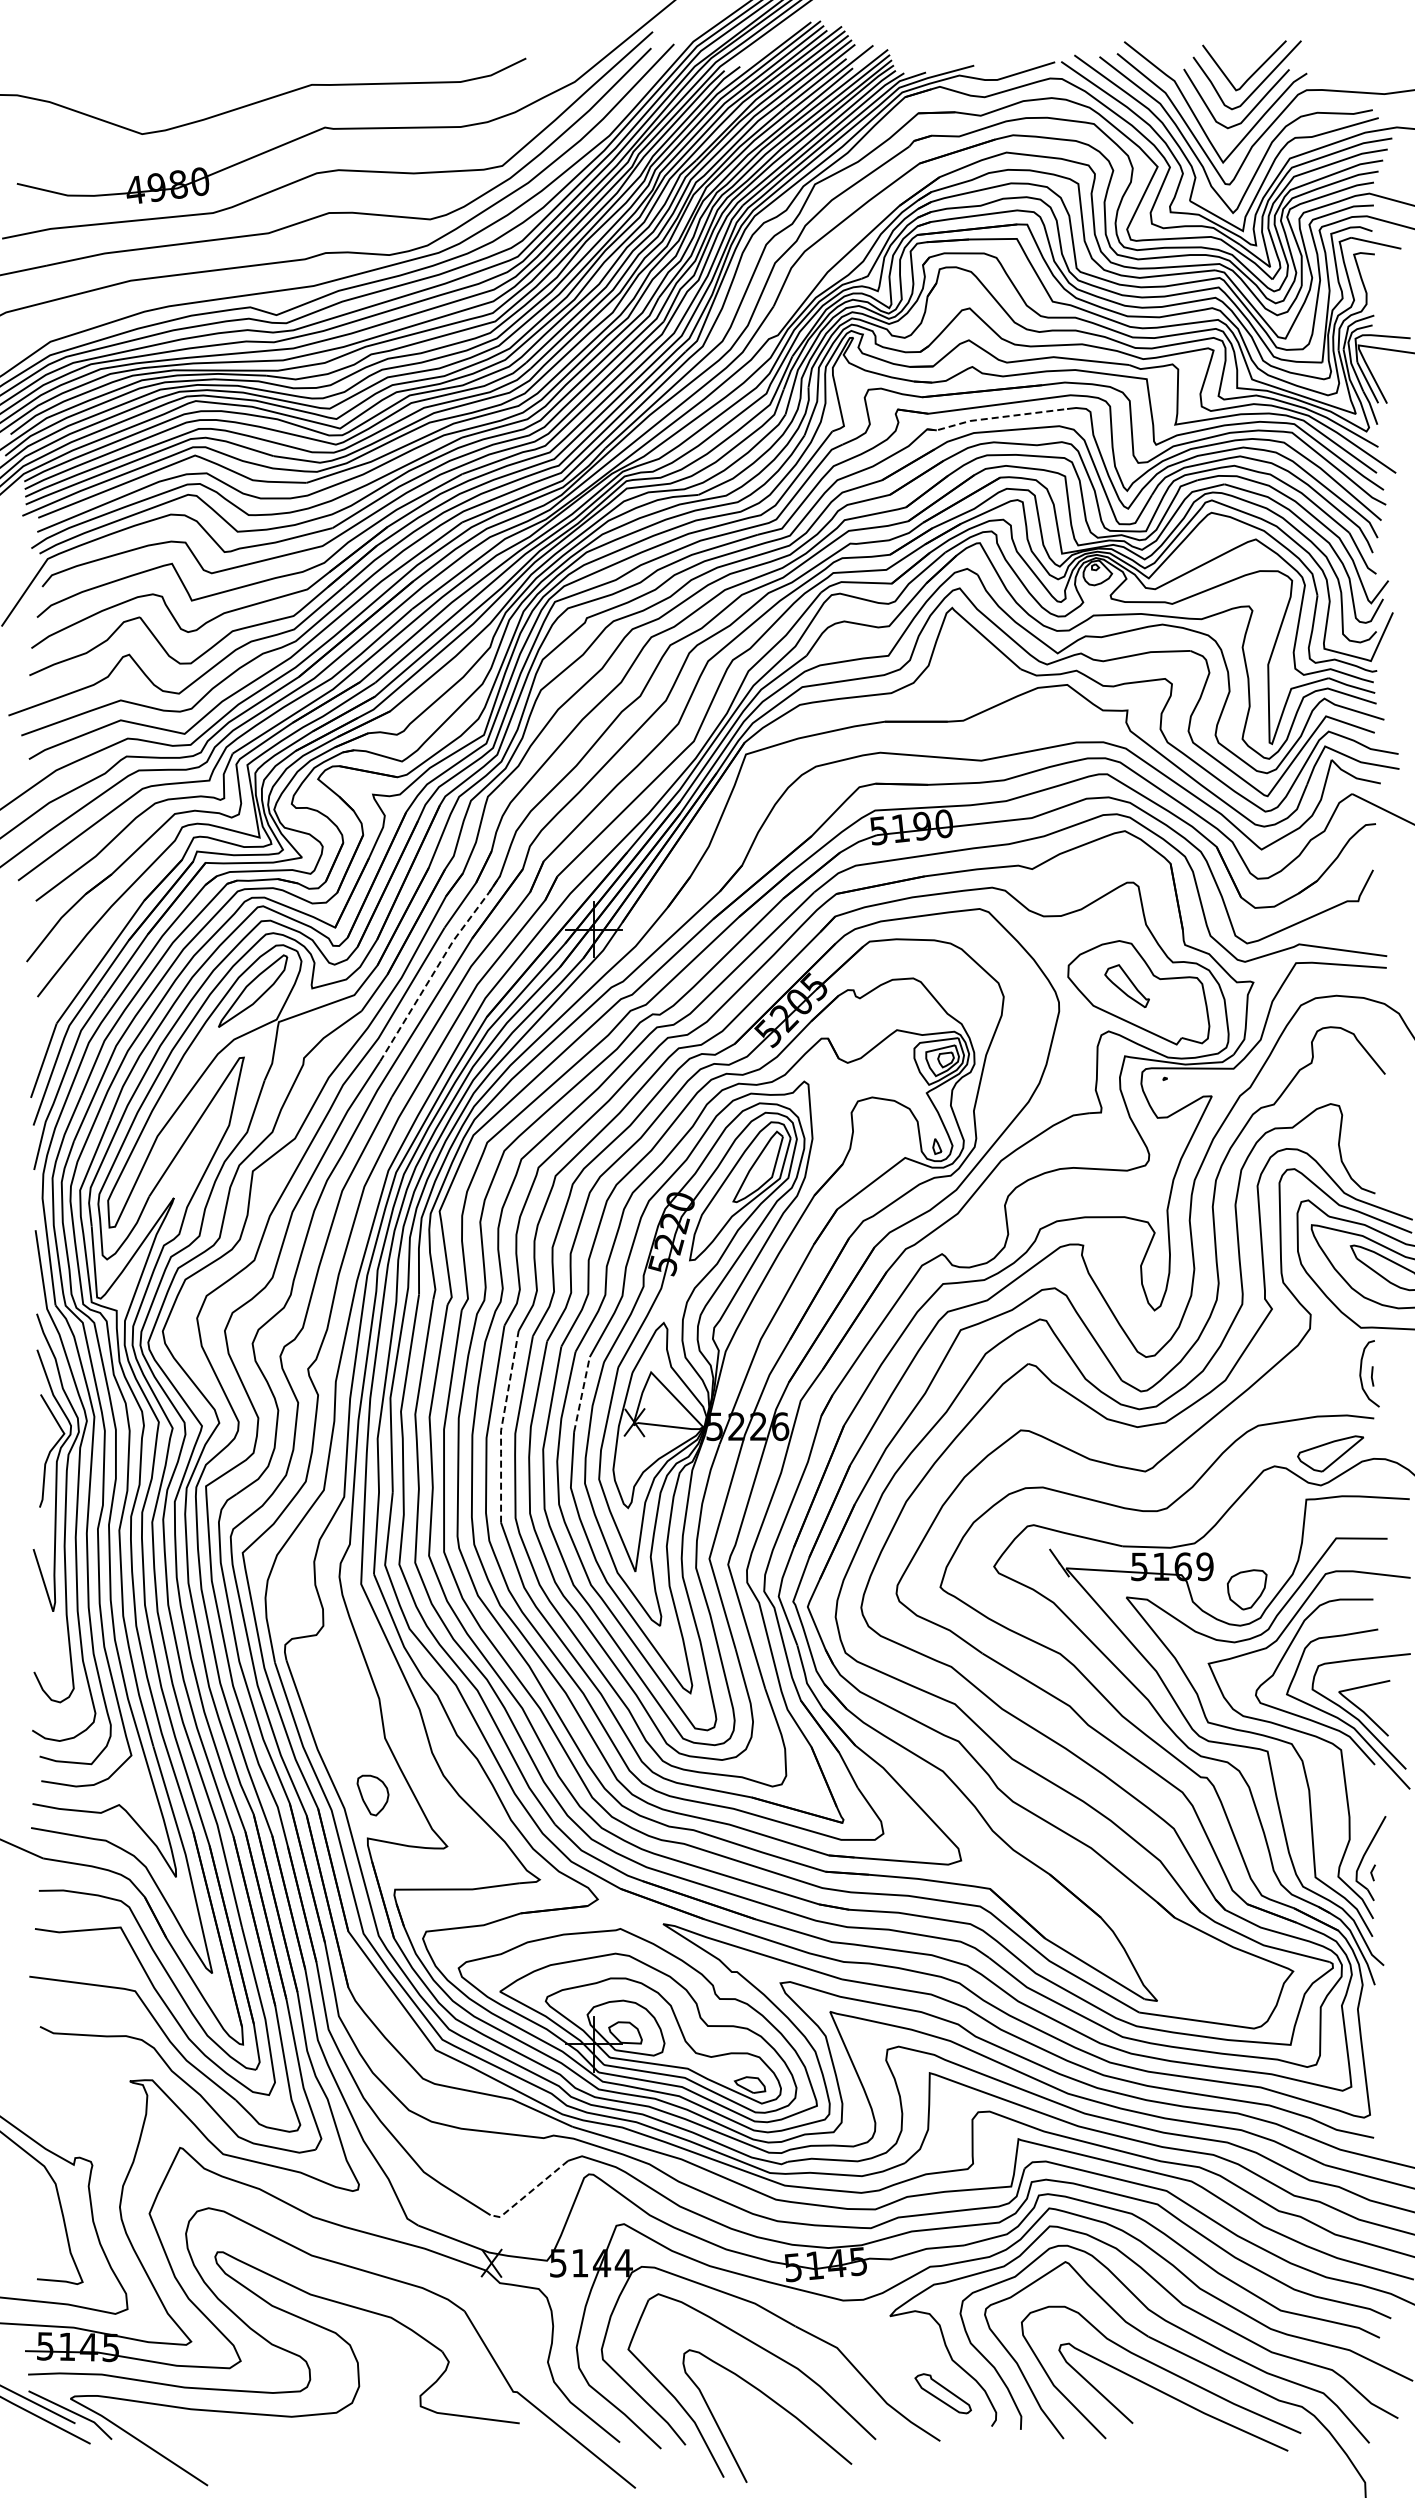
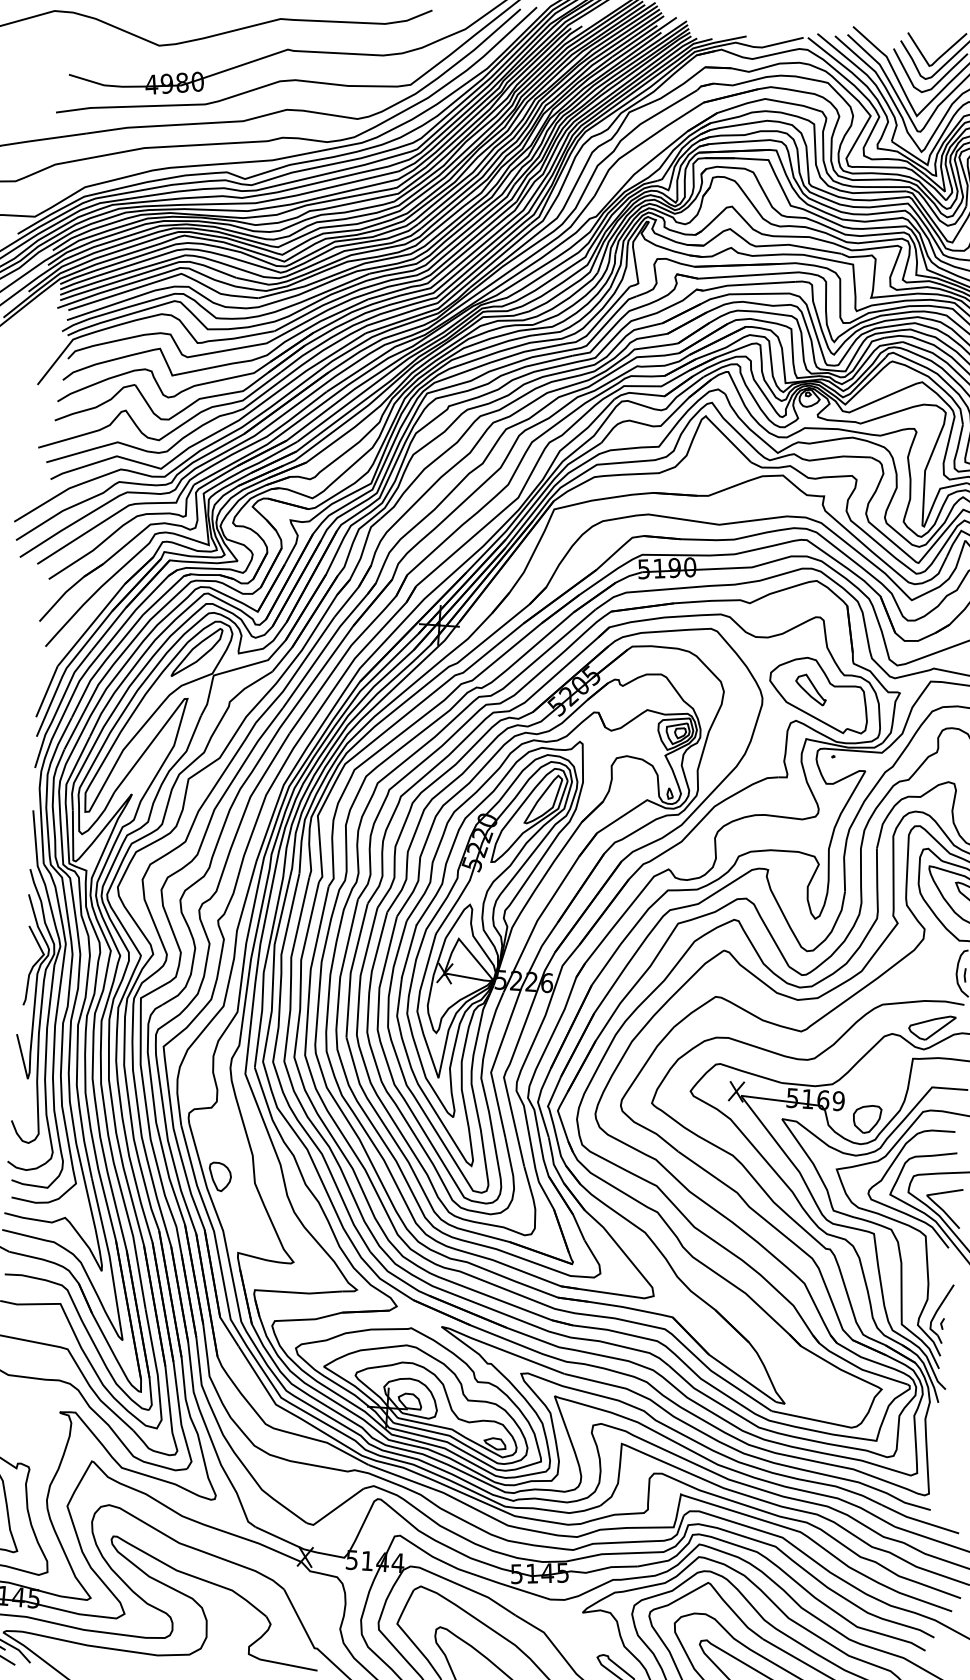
line: (995, 417) -> (745, 284), dashed -> solid
line: (438, 965) -> (328, 643), dashed -> solid
line: (582, 1394) -> (409, 951), dashed -> solid
line: (501, 1426) -> (351, 969), dashed -> solid
line: (1059, 1562) -> (736, 1091), added
part: (372, 1795) -> (219, 1176), moved
line: (529, 2192) -> (335, 1509), dashed -> solid

